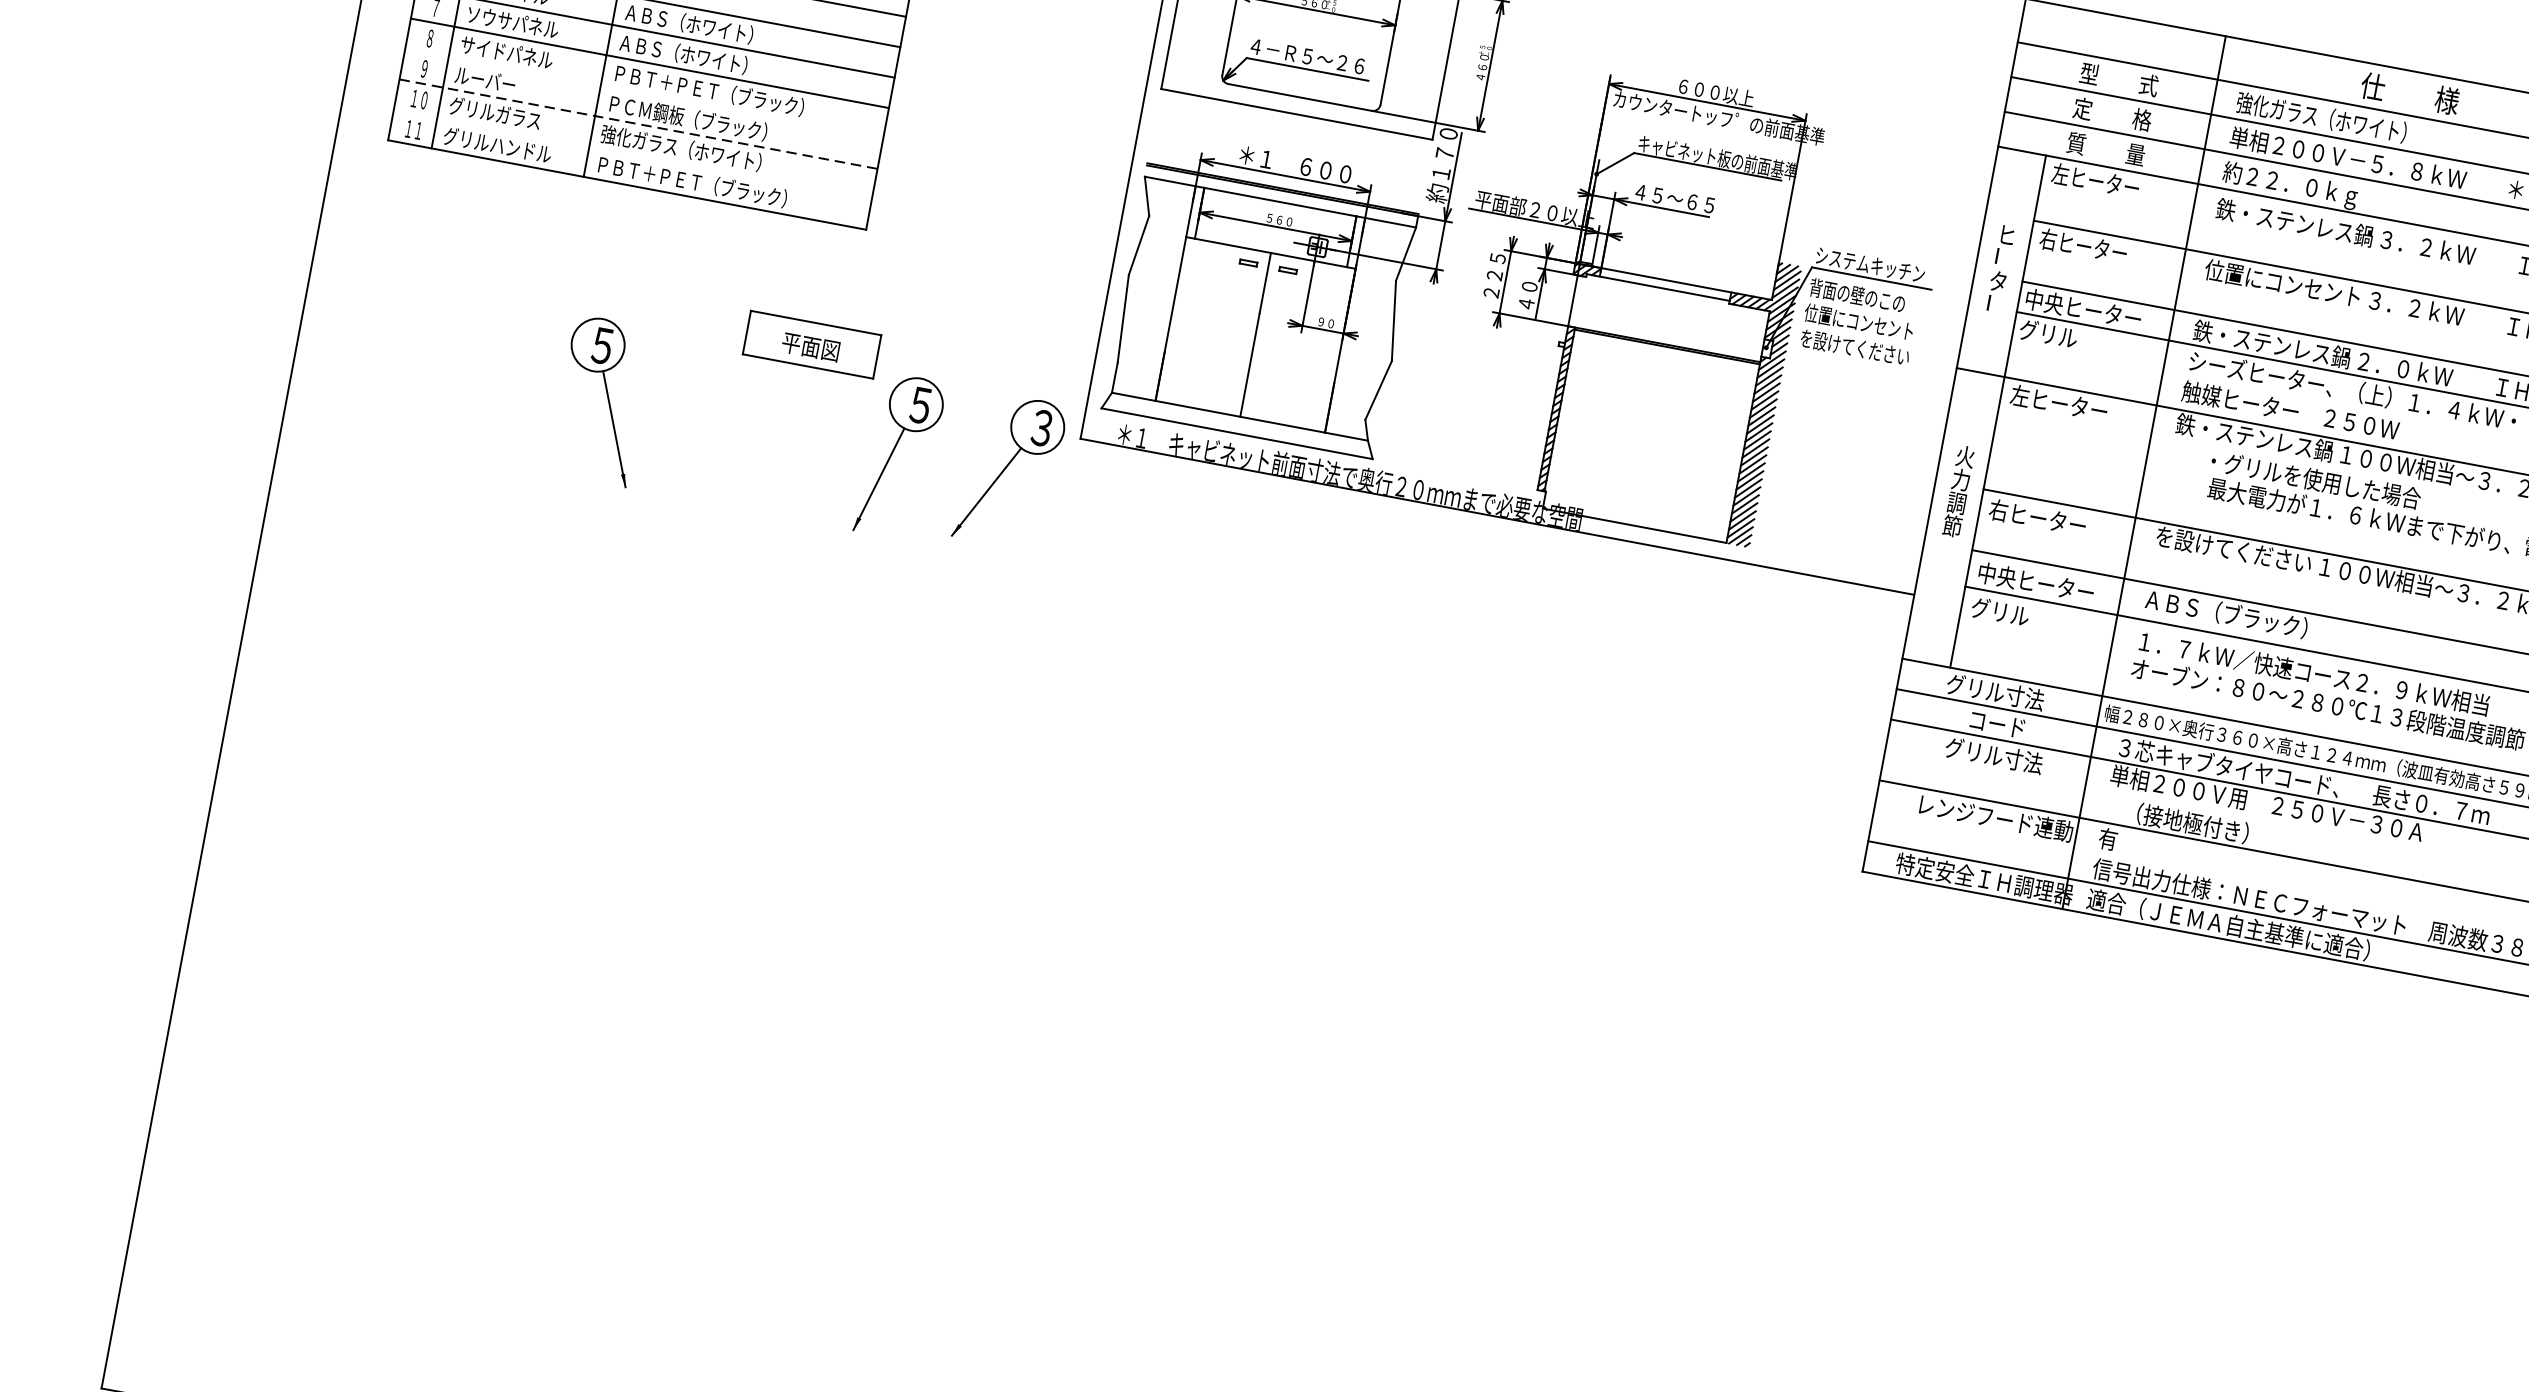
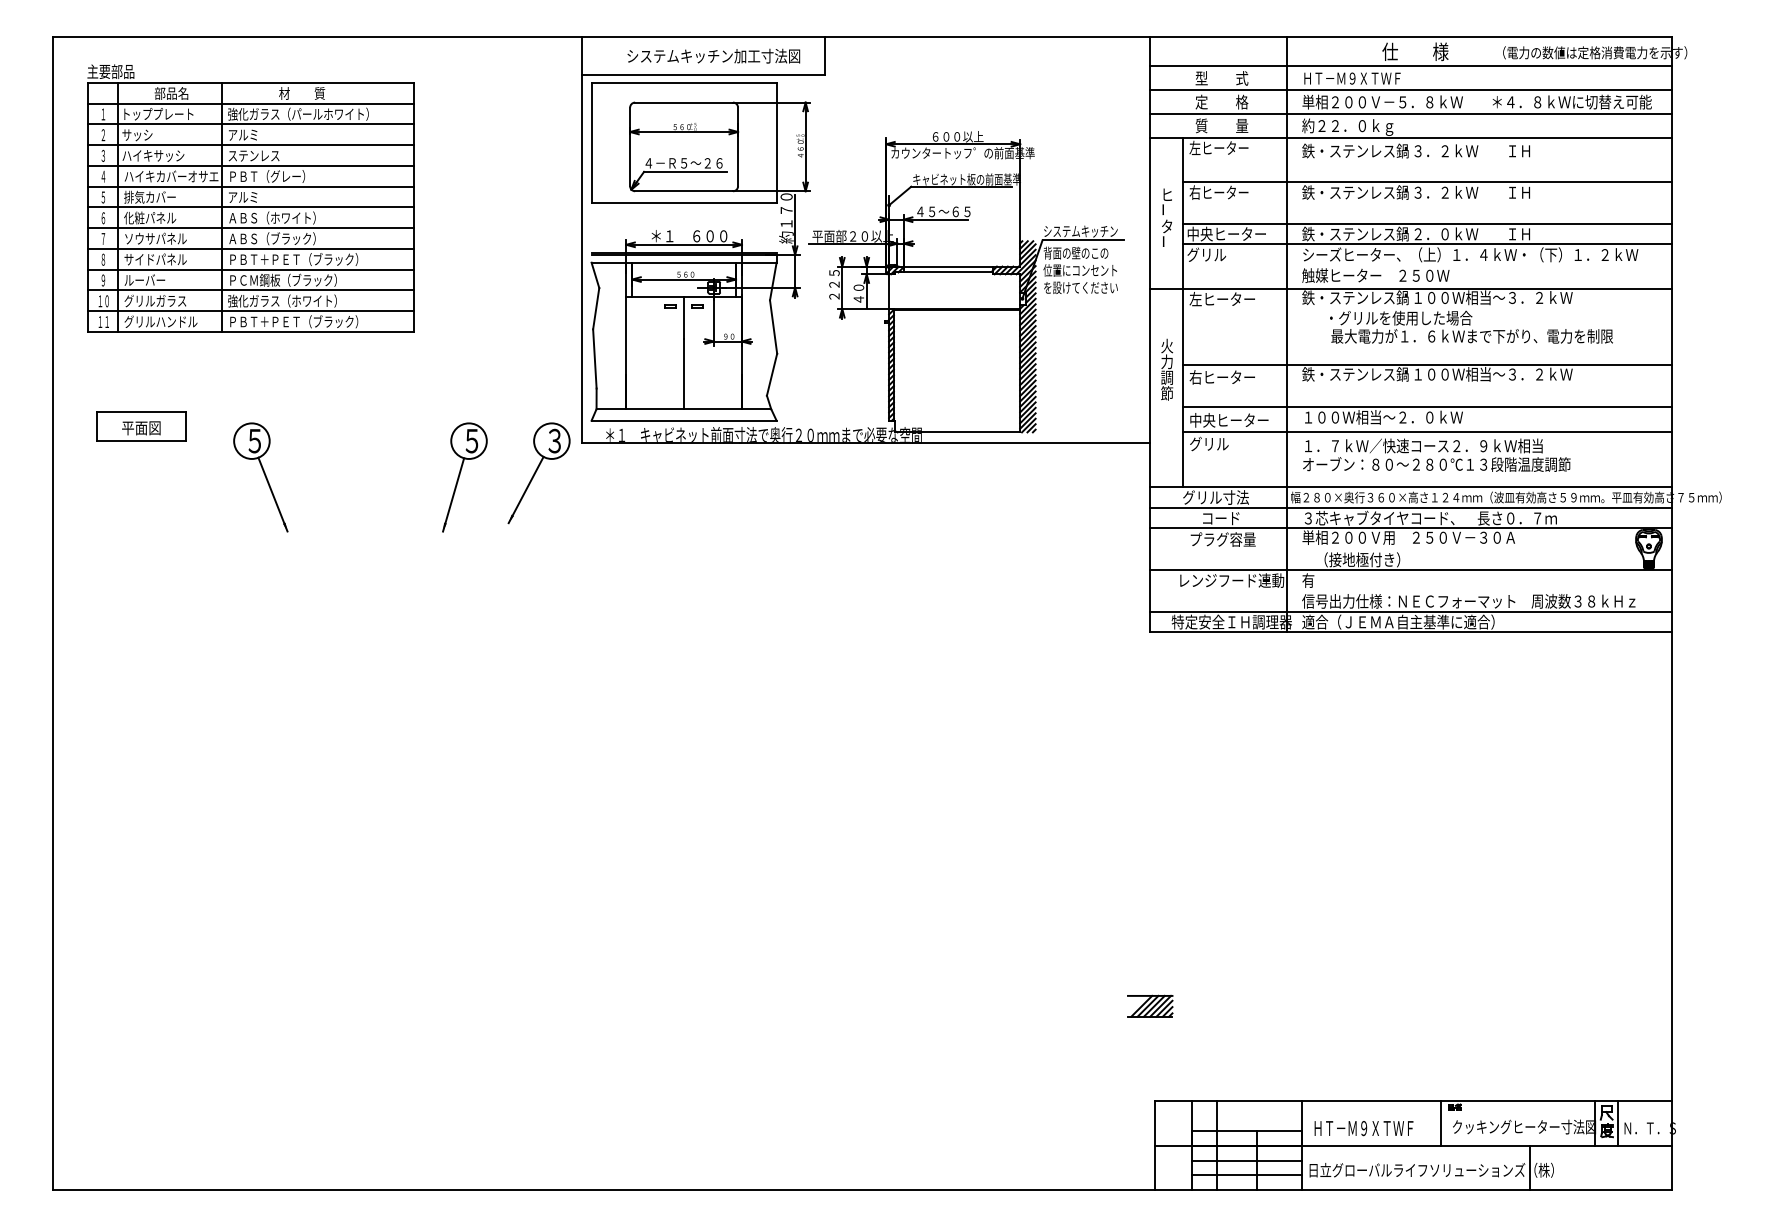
text: (710, 58) -> (290, 238), ＡＢＳ（ホワイト） -> ＡＢＳ（ブラック）
line: (644, 93) -> (251, 269), added
text: (2320, 117) -> (1359, 78), 強化ガラス（ホワイト） -> ＨＴ－Ｍ９ＸＴＷＦ
line: (638, 124) -> (251, 290), dashed -> solid
line: (633, 155) -> (251, 311), added
text: (2283, 283) -> (1355, 192), 位置にコンセント -> 鉄・ステンレス鍋
part: (811, 344) -> (141, 426), moved
text: (2233, 550) -> (1355, 374), を設けてください -> 鉄・ステンレス鍋
text: (2263, 619) -> (1383, 416), ＡＢＳ（ブラック） -> １００Ｗ相当～２．０ｋＷ
text: (1993, 755) -> (1222, 539), グリル寸法 -> プラグ容量

